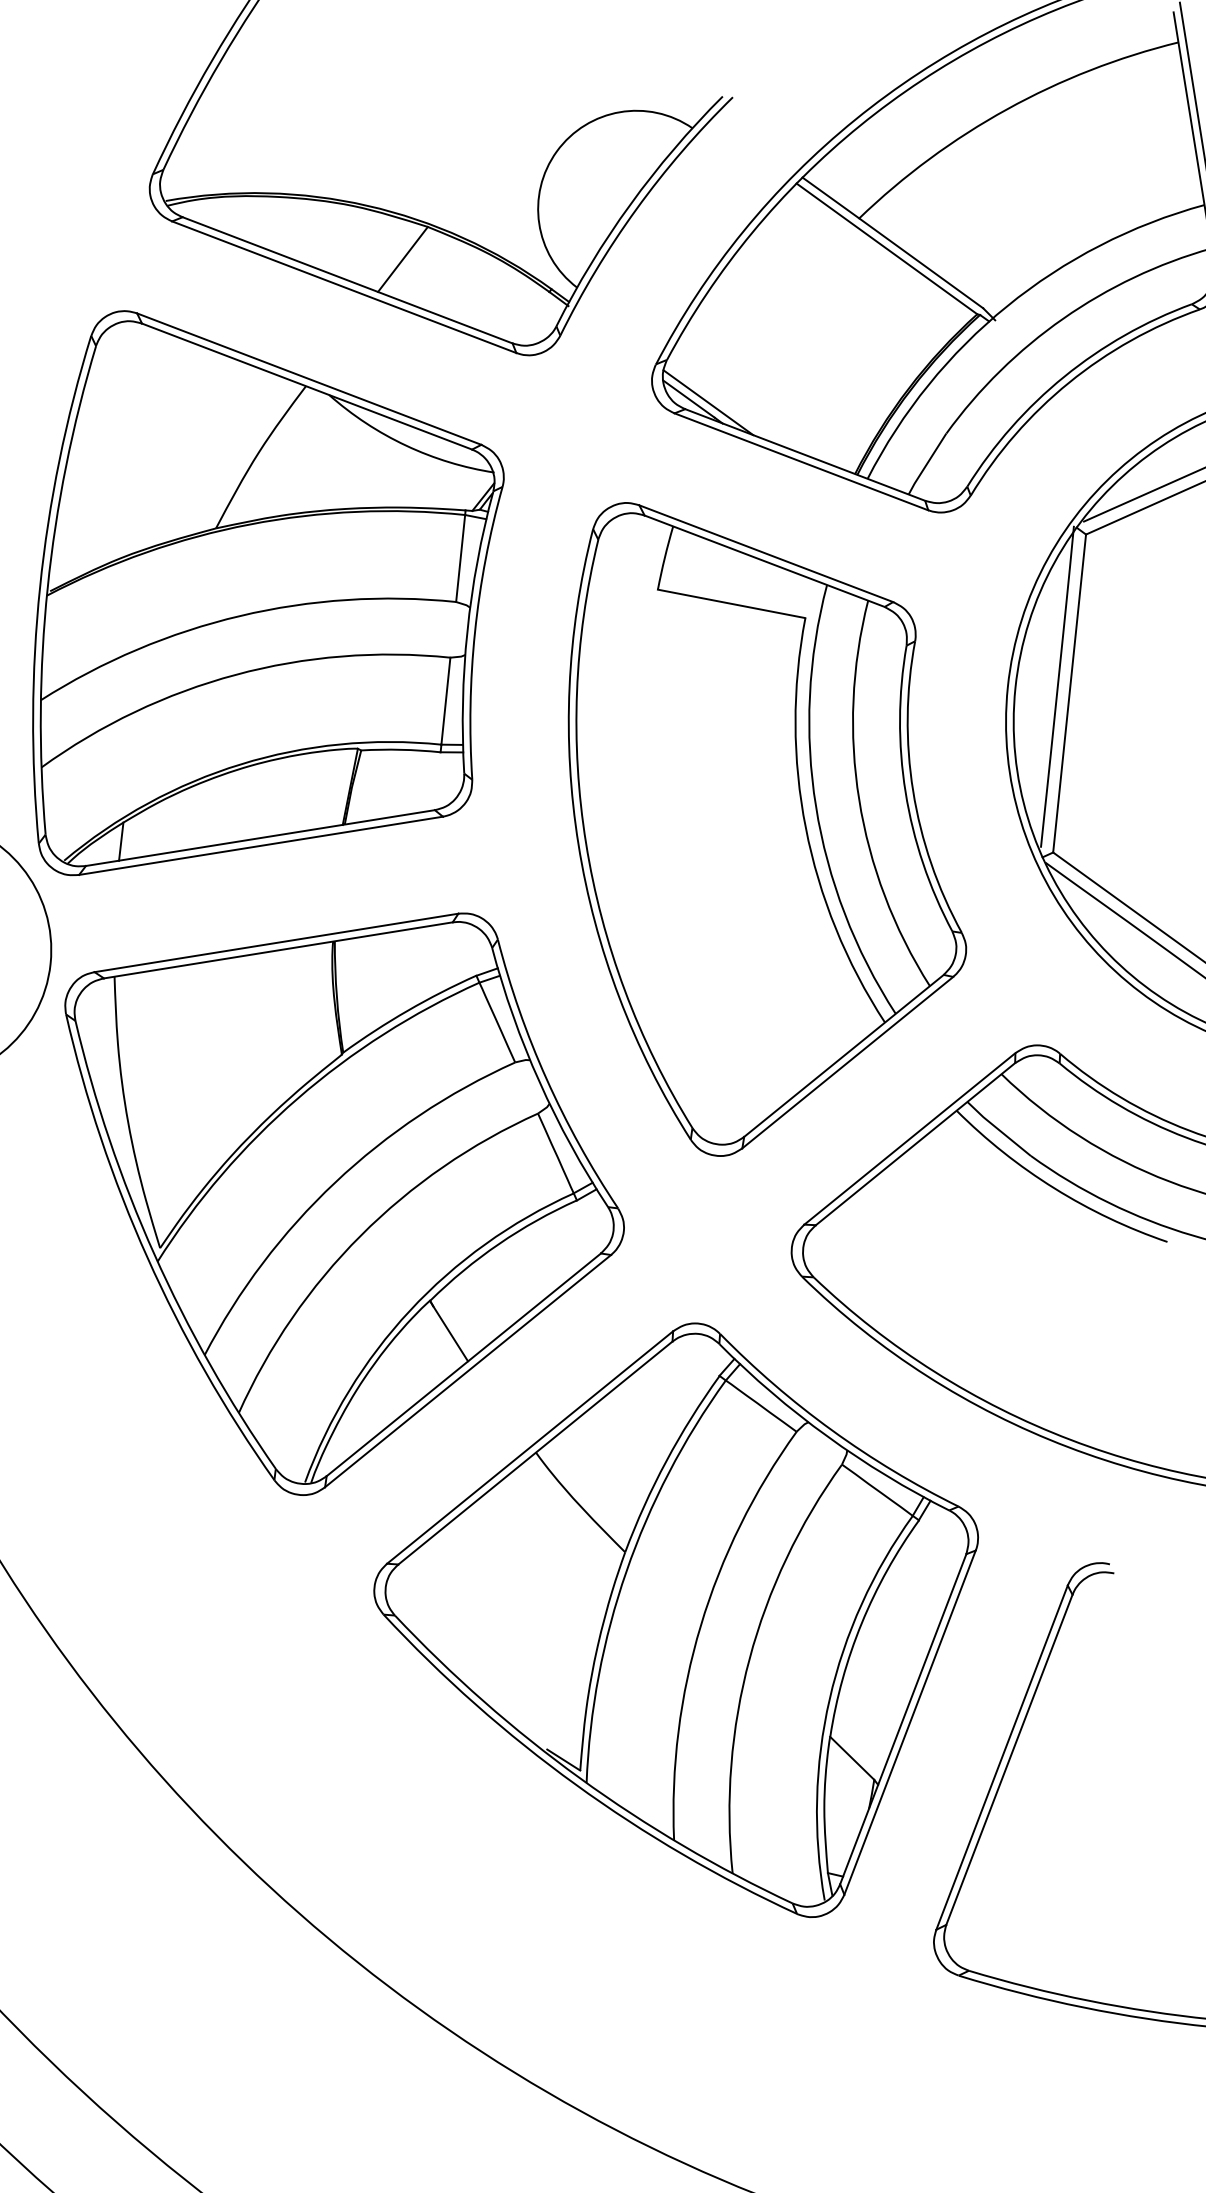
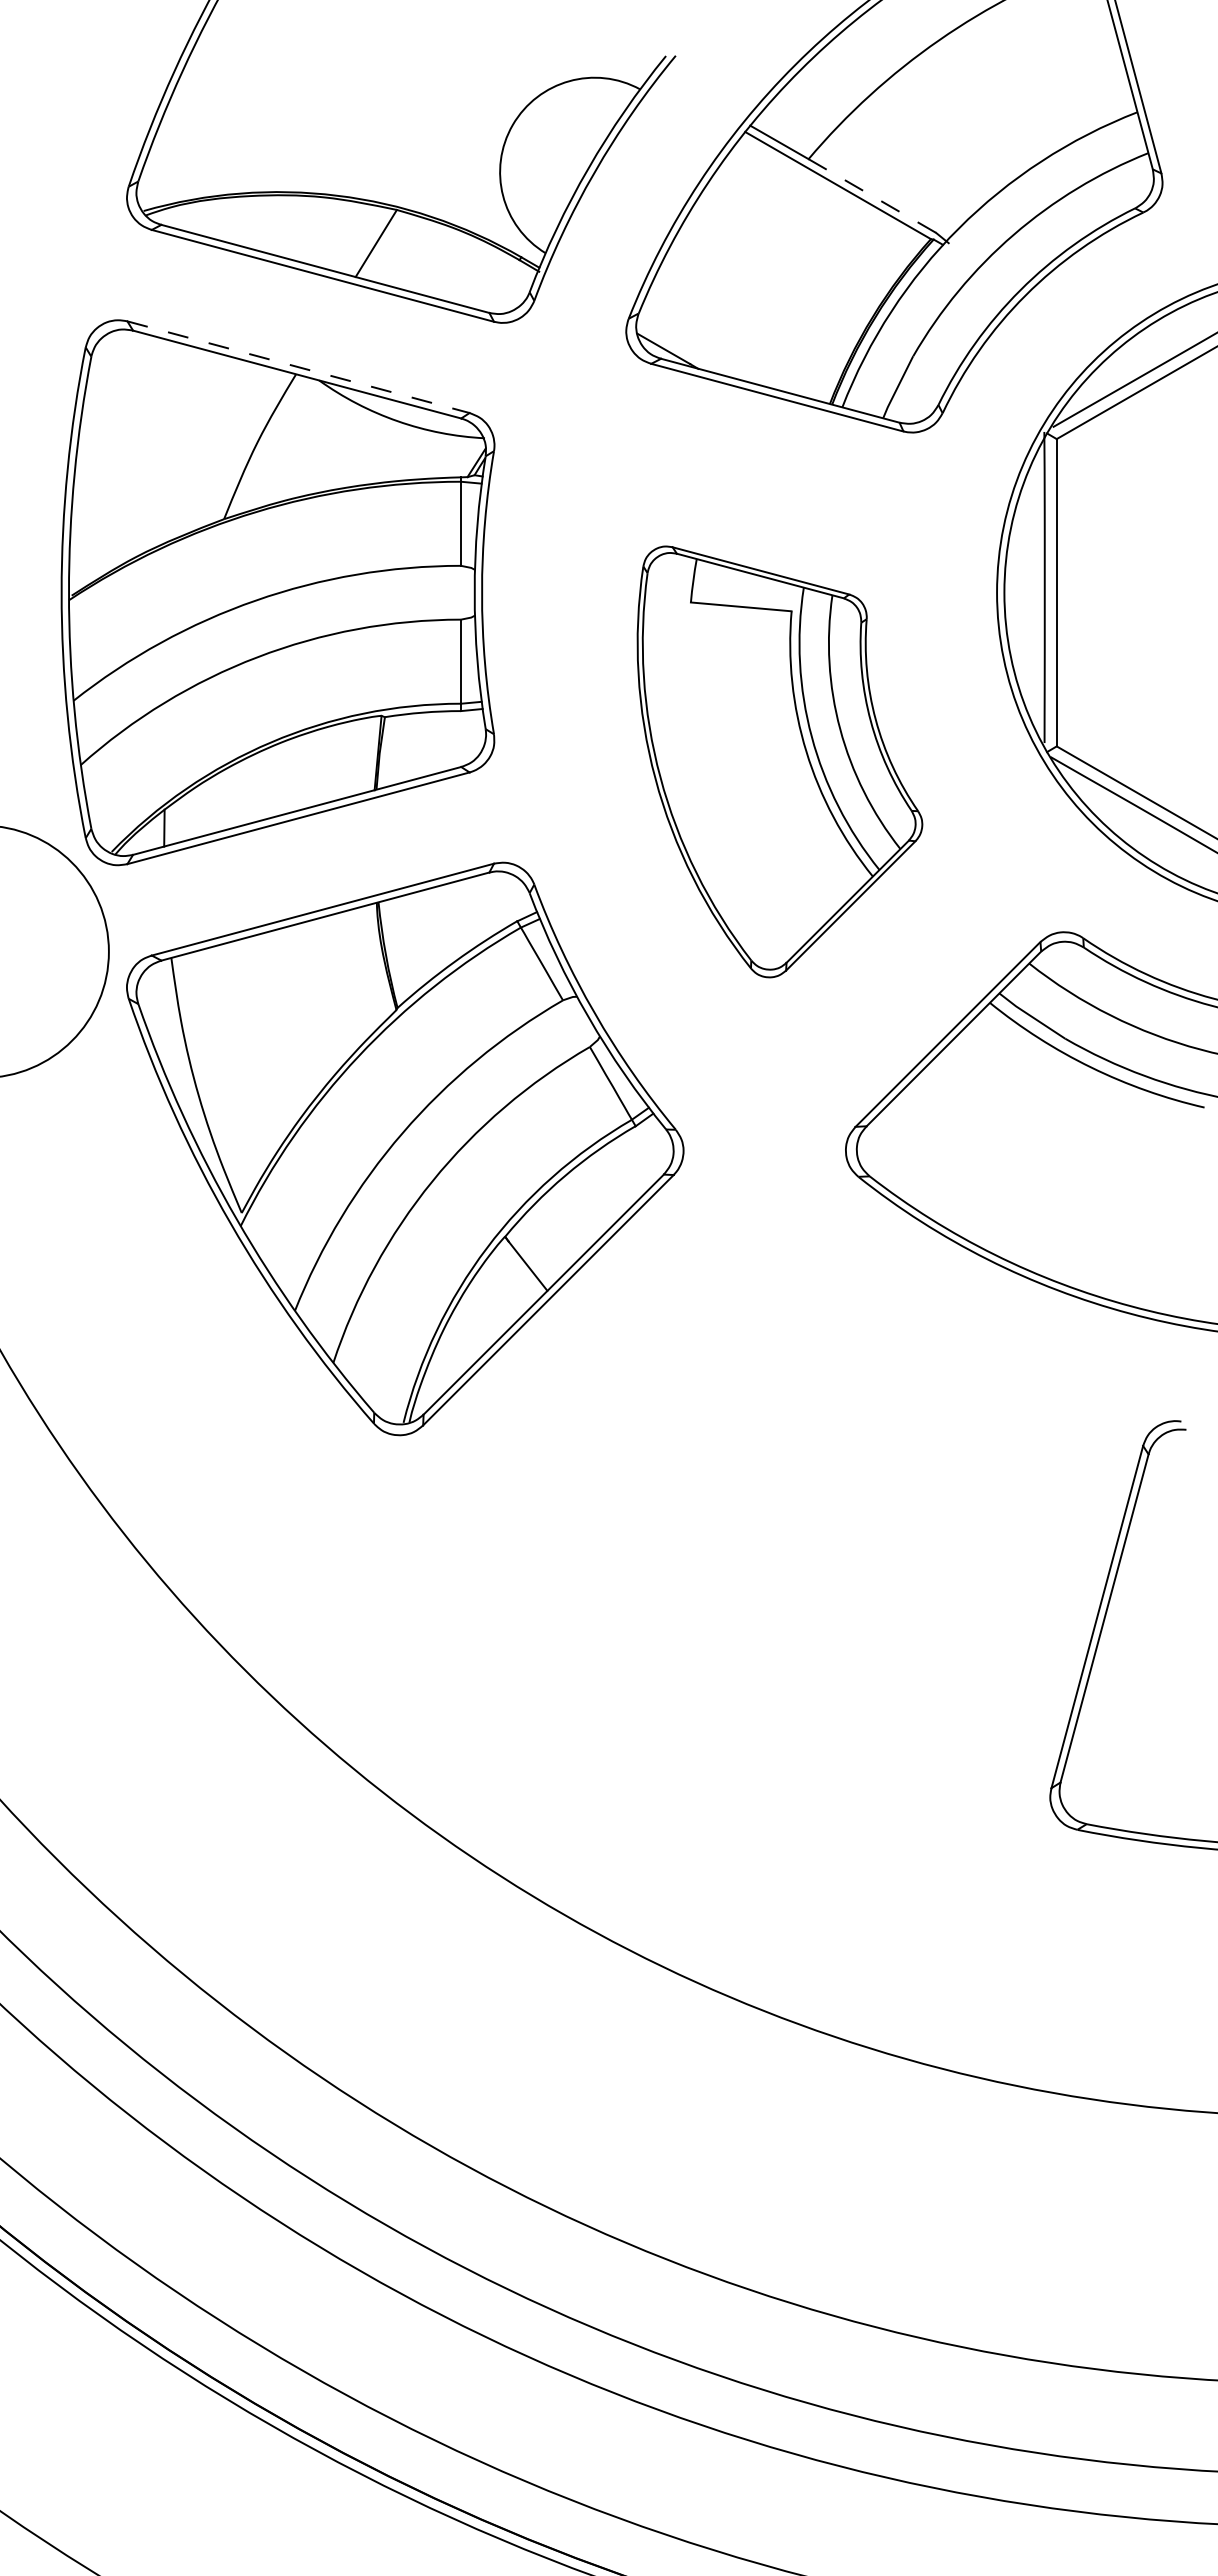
line: (921, 262) -> (872, 195), solid -> dashed
line: (310, 379) -> (299, 367), solid -> dashed
line: (708, 401) -> (682, 349), removed
part: (764, 838) -> (779, 761), size x0.7
part: (671, 1612) -> (766, 1510), removed

